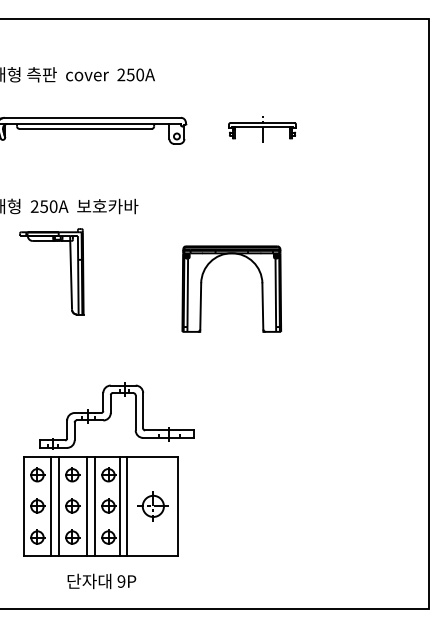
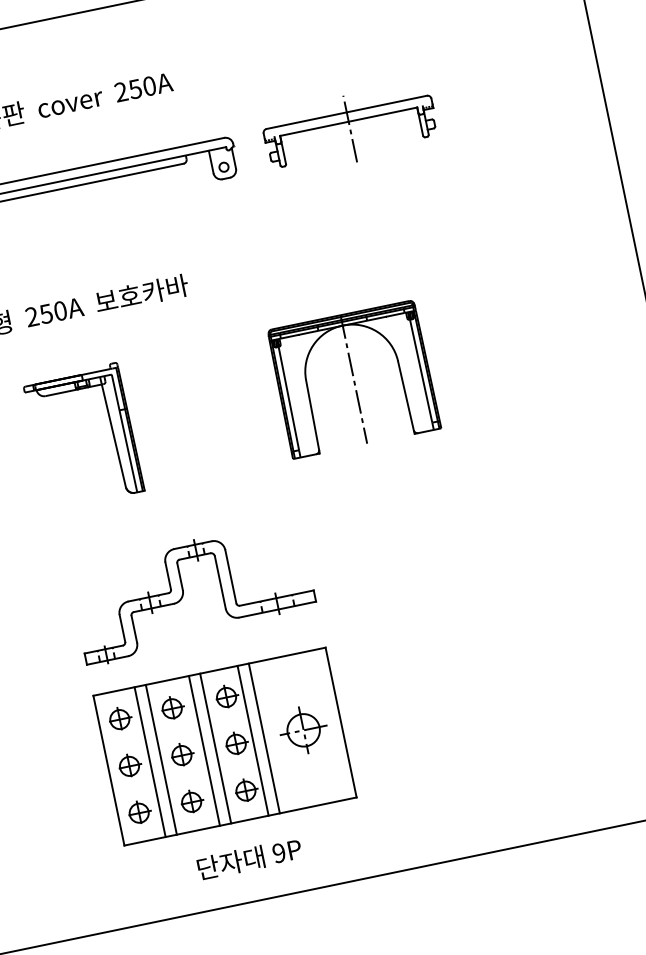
part: (262, 130) -> (350, 131), size x1.67
part: (70, 271) -> (111, 430), moved
line: (231, 288) -> (353, 378), added
part: (116, 415) -> (192, 592), moved

